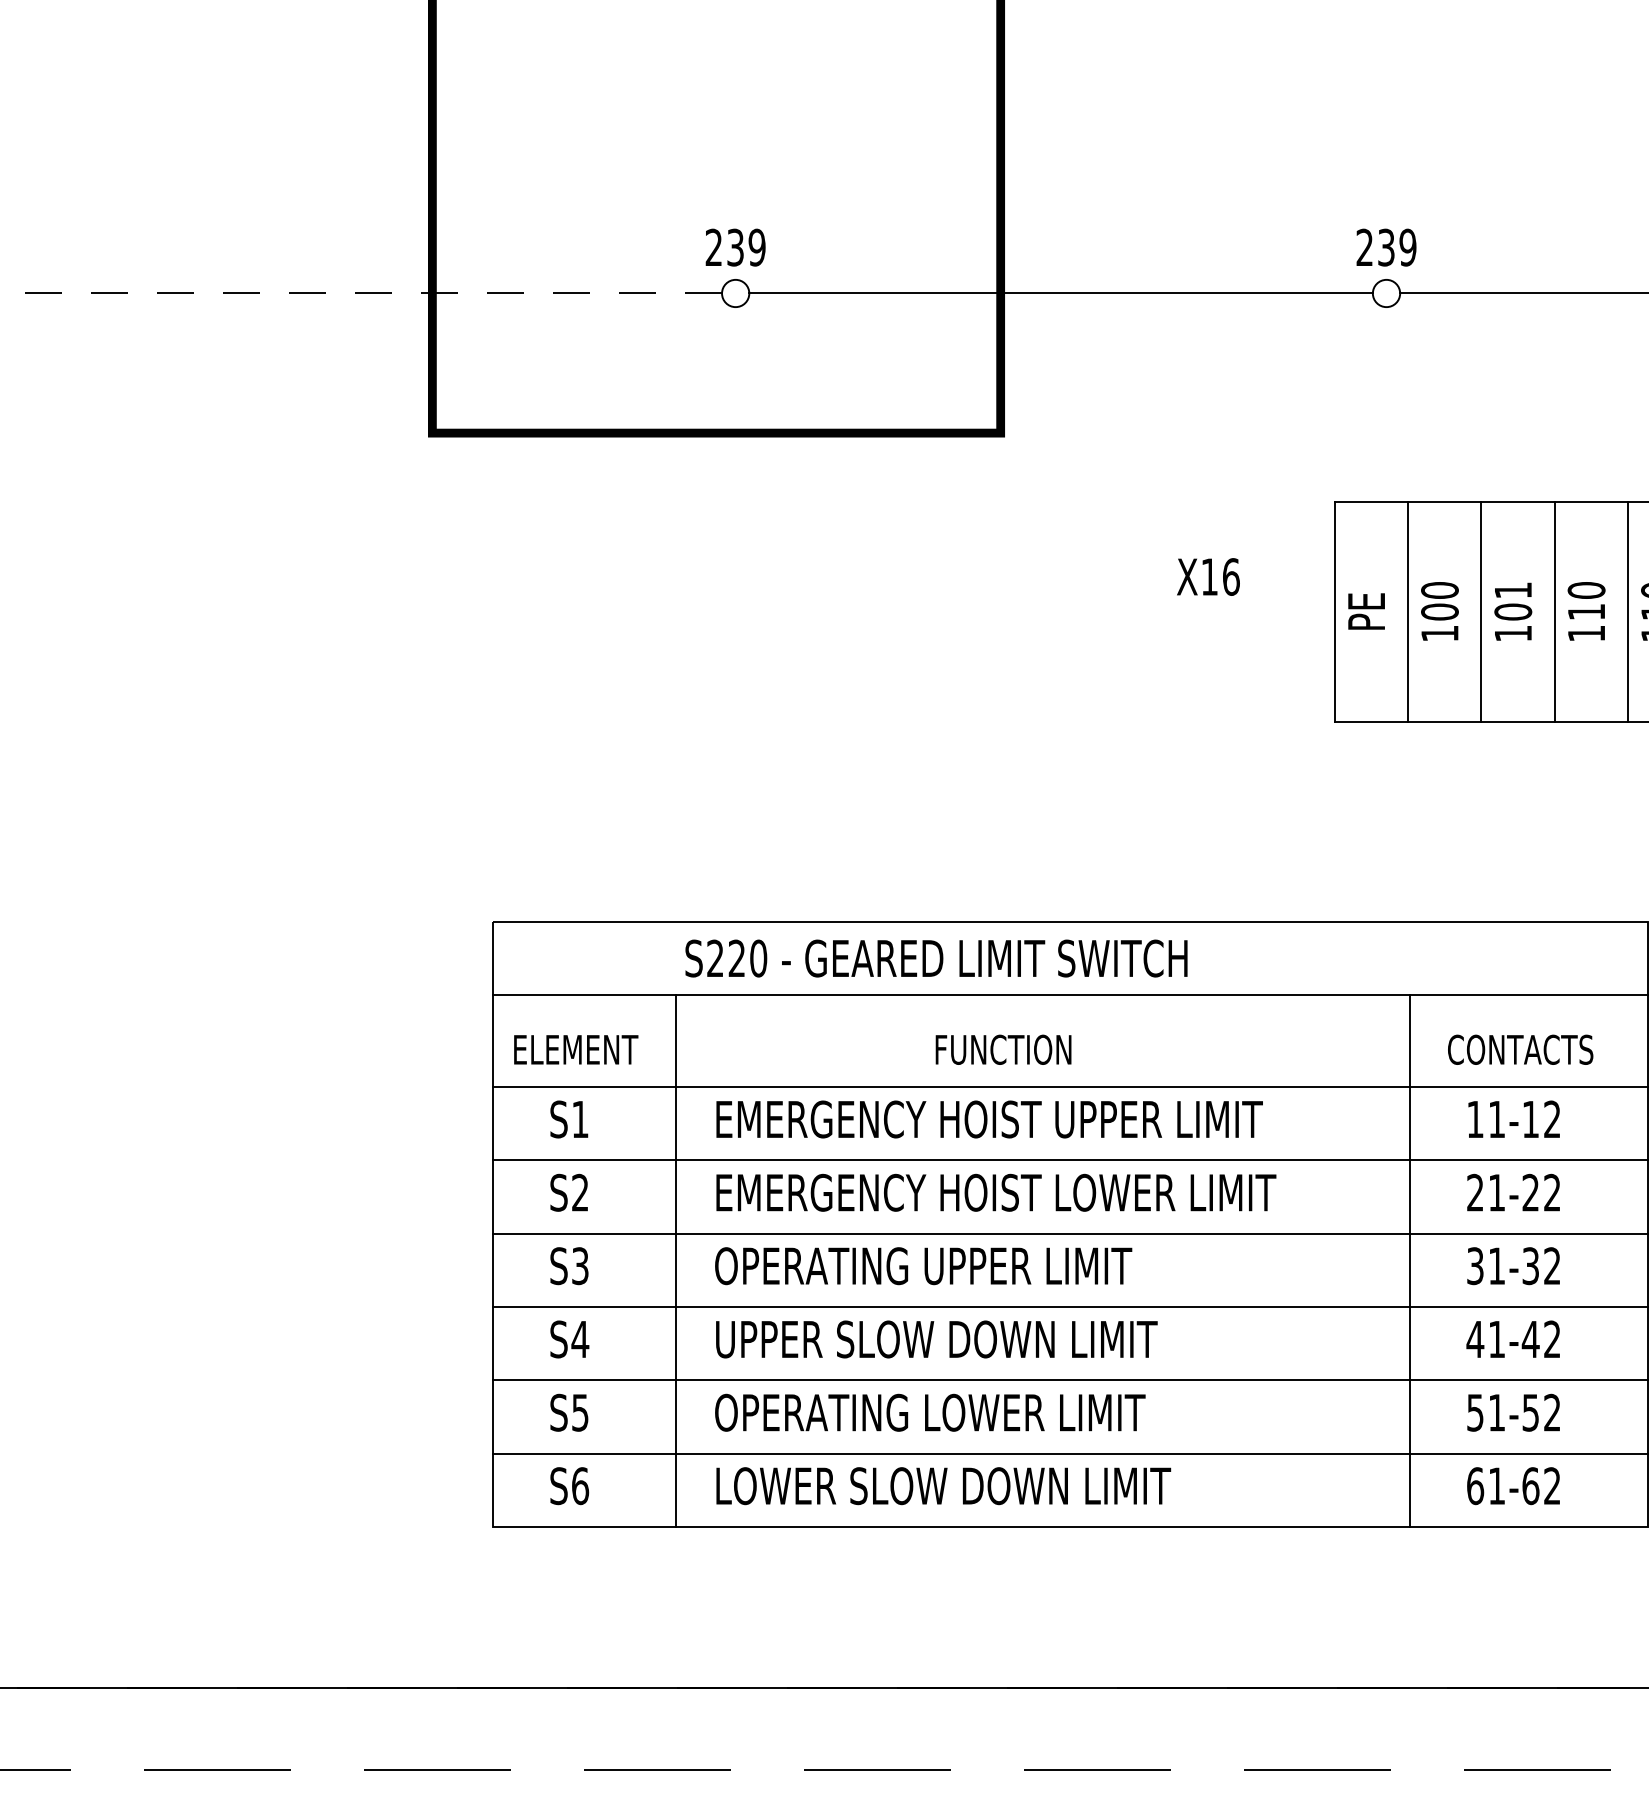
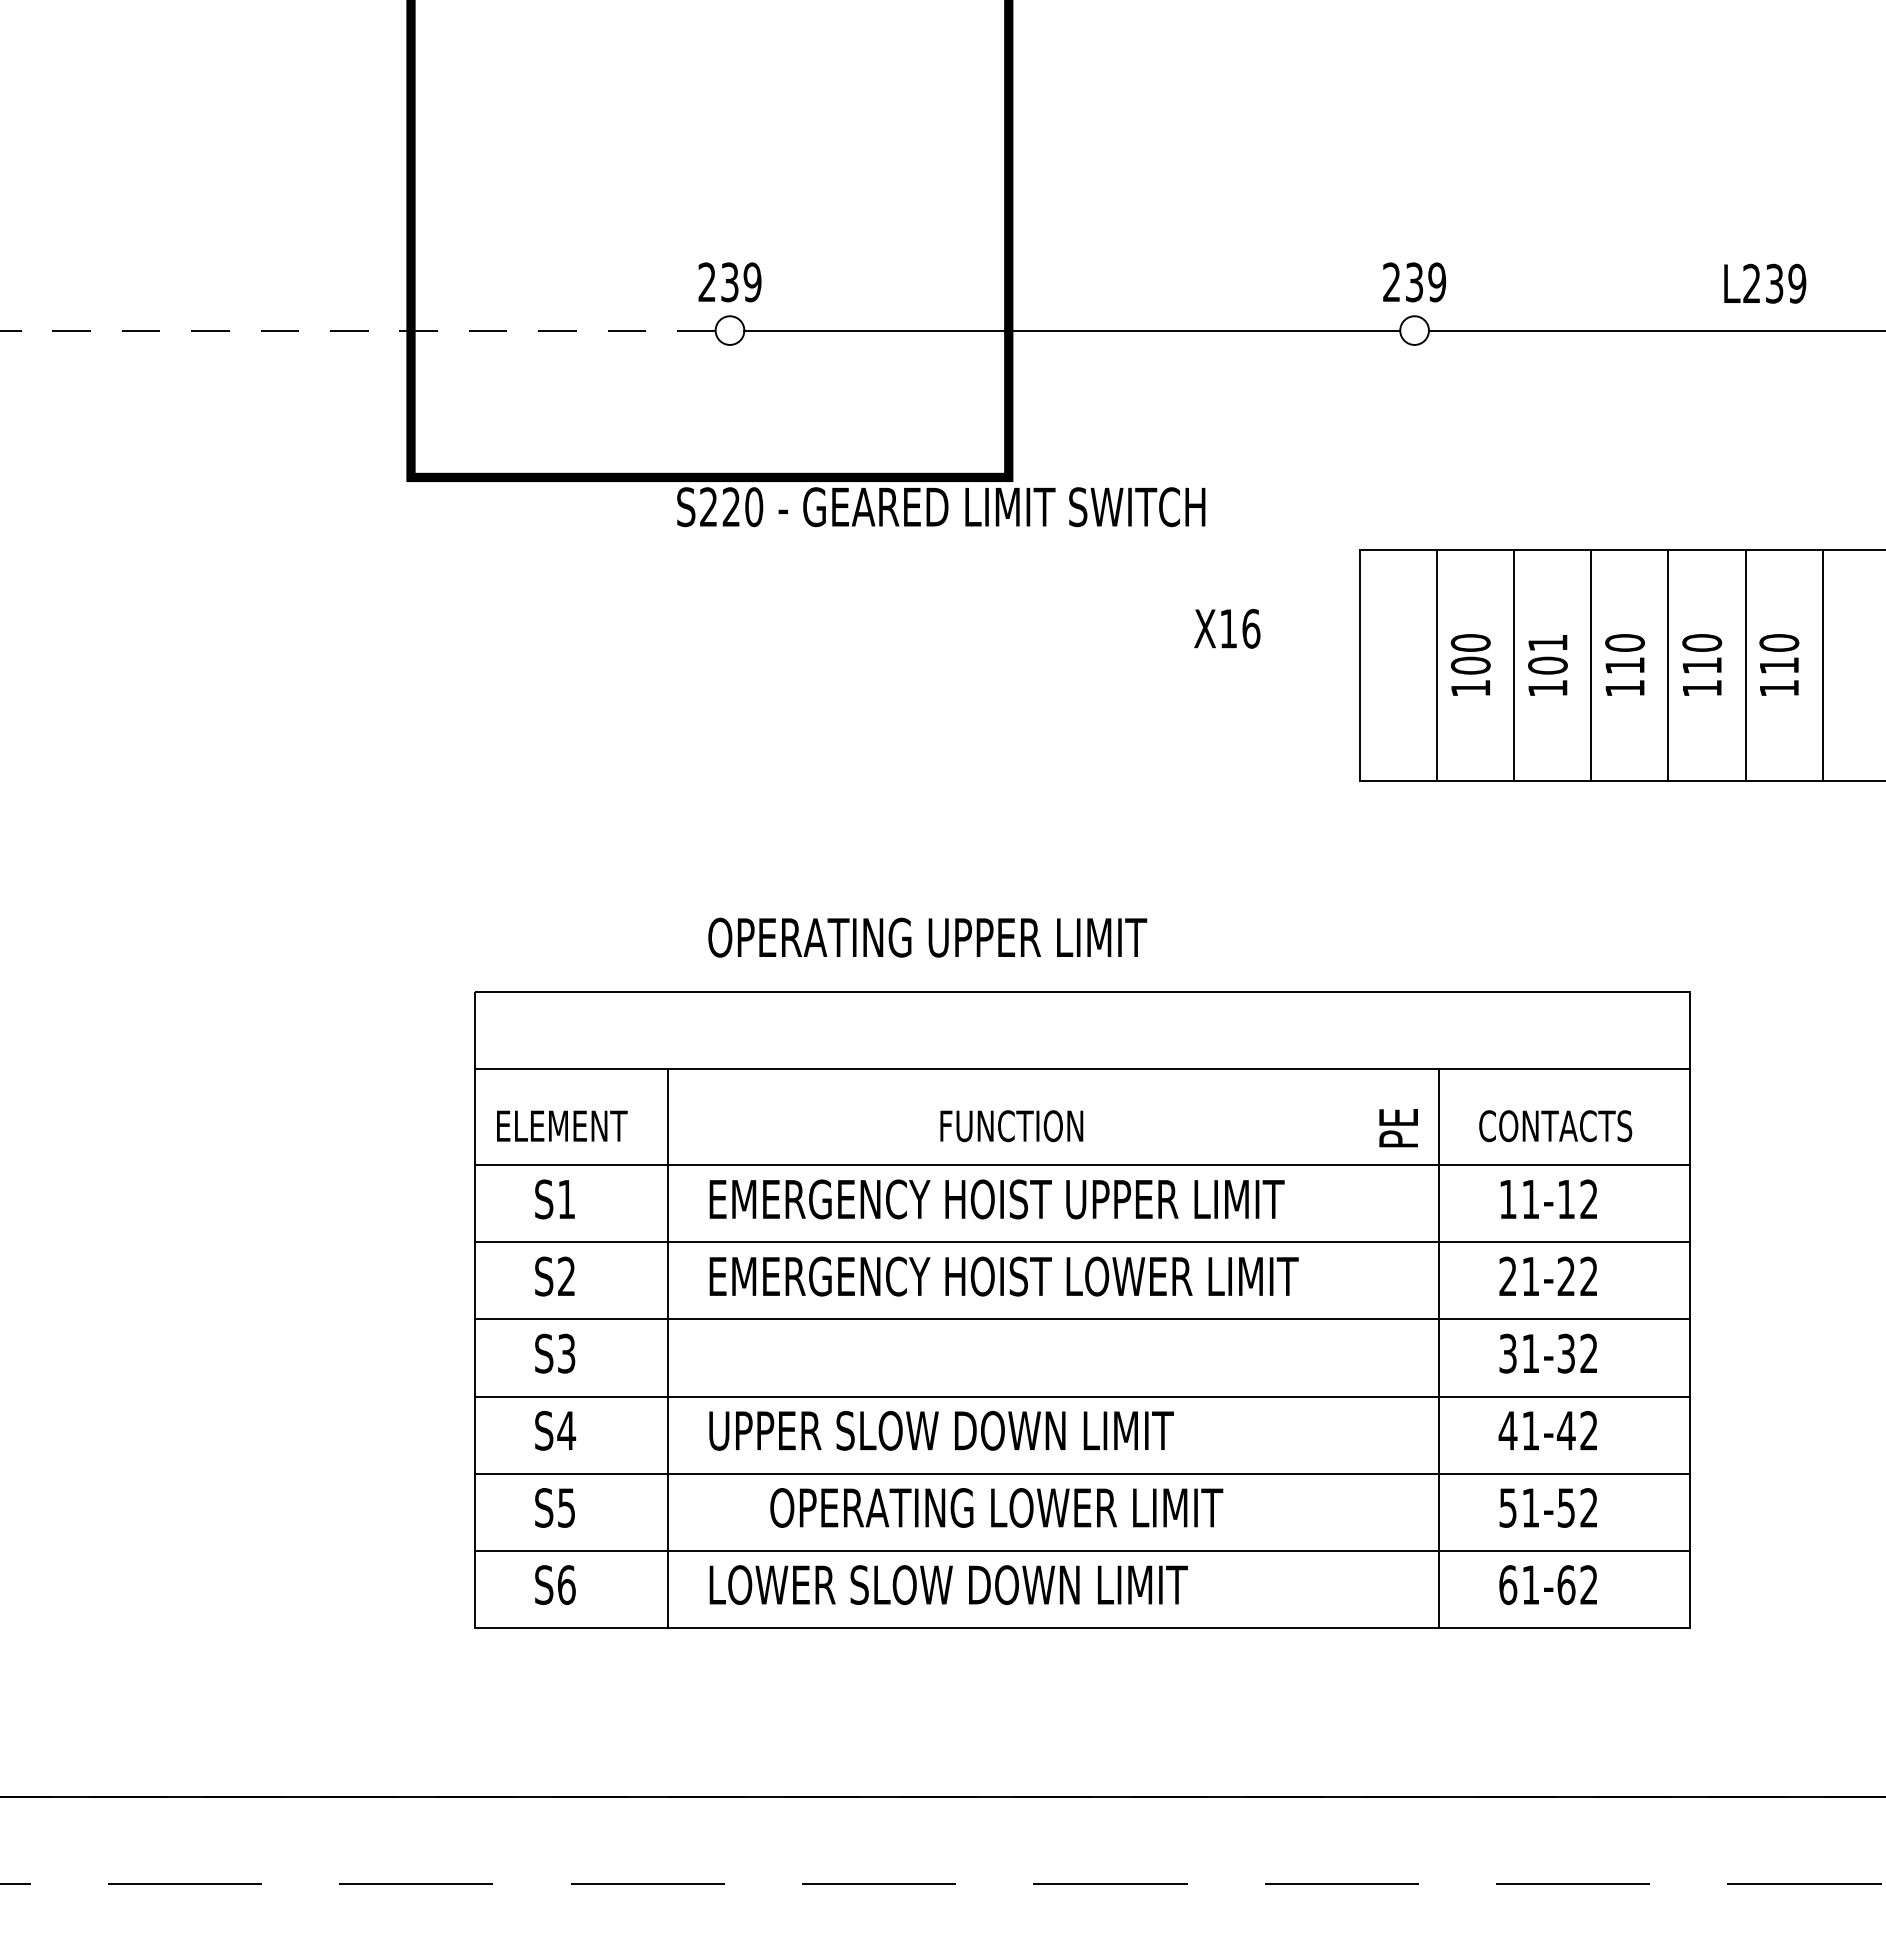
text: (1366, 611) -> (1398, 1128), moved
text: (936, 958) -> (941, 507), moved
text: (923, 1265) -> (927, 937), moved
text: (930, 1412) -> (996, 1507), moved

